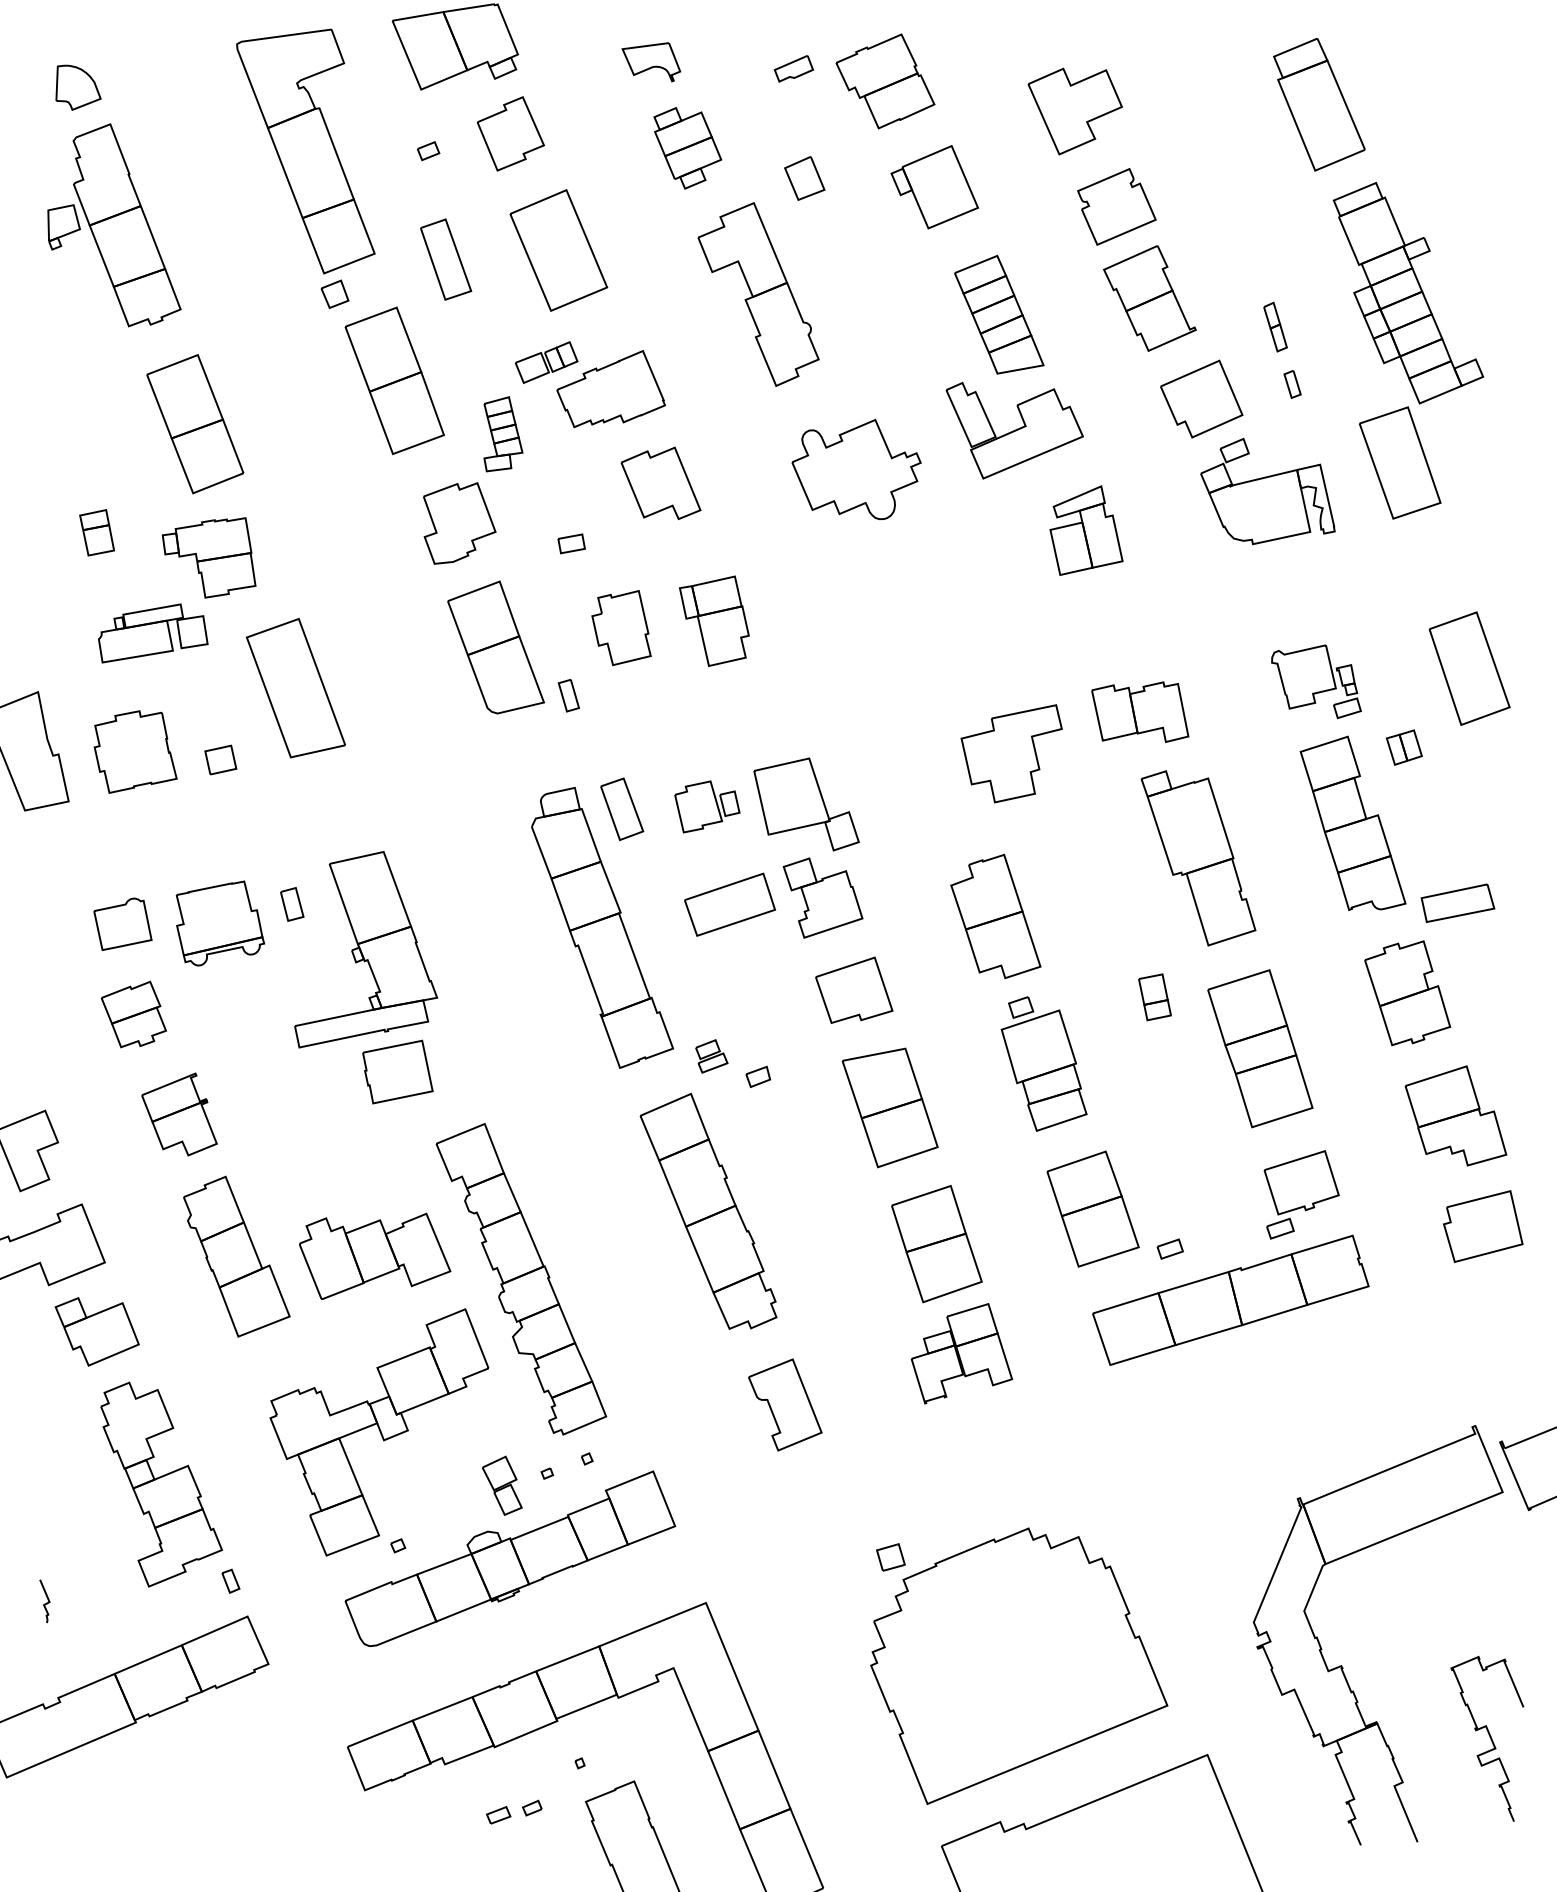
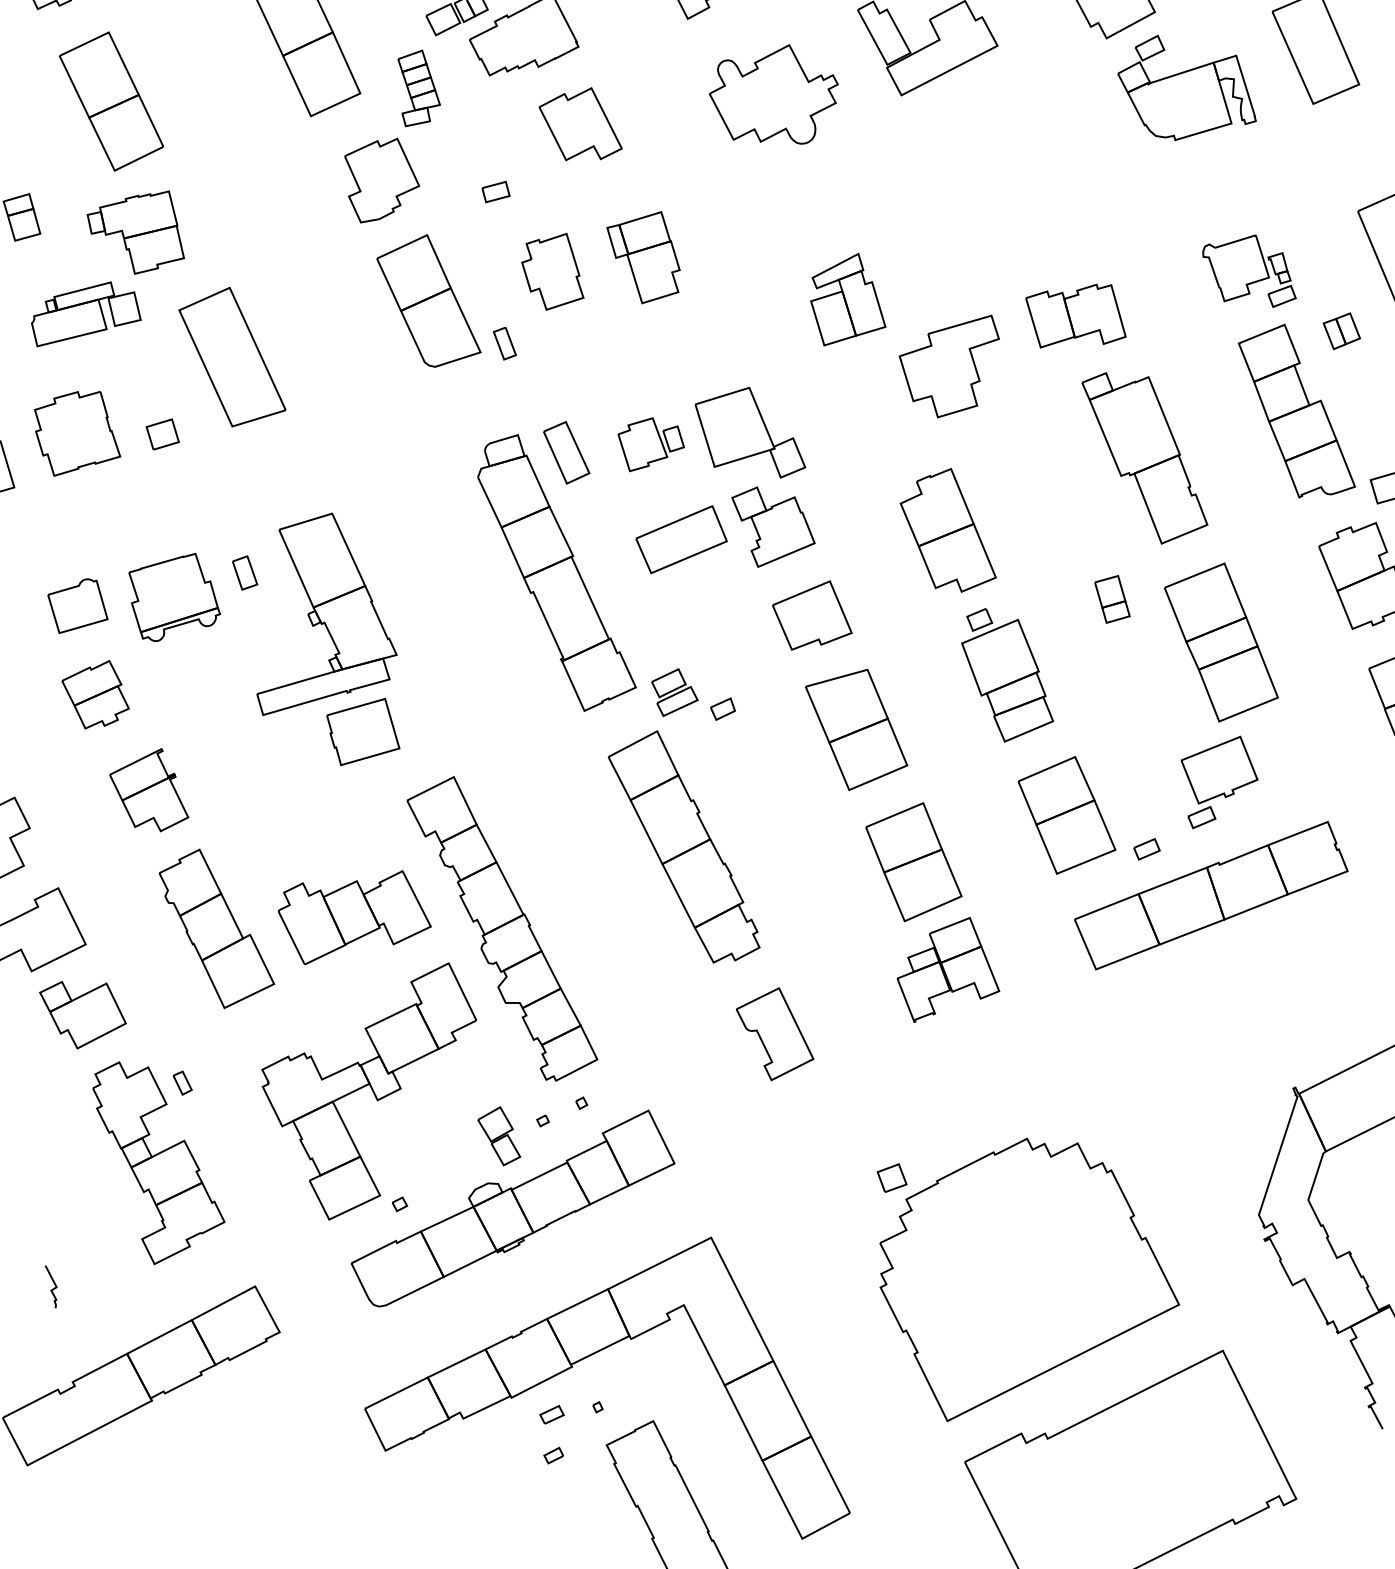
part: (1086, 530) -> (847, 299), moved
part: (711, 1056) -> (674, 692), size x1.4
part: (1301, 1194) -> (1220, 781), moved
part: (230, 1580) -> (182, 1082), moved
part: (498, 1815) -> (551, 1415), moved

